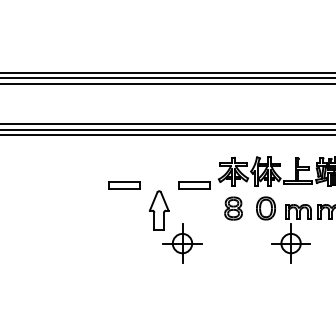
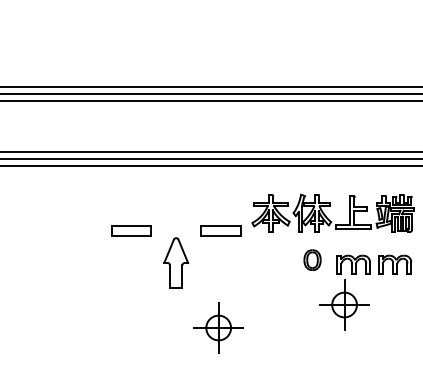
part: (233, 208) -> (271, 260), removed
part: (265, 208) -> (311, 260), size x0.7
part: (182, 243) -> (218, 327), moved

